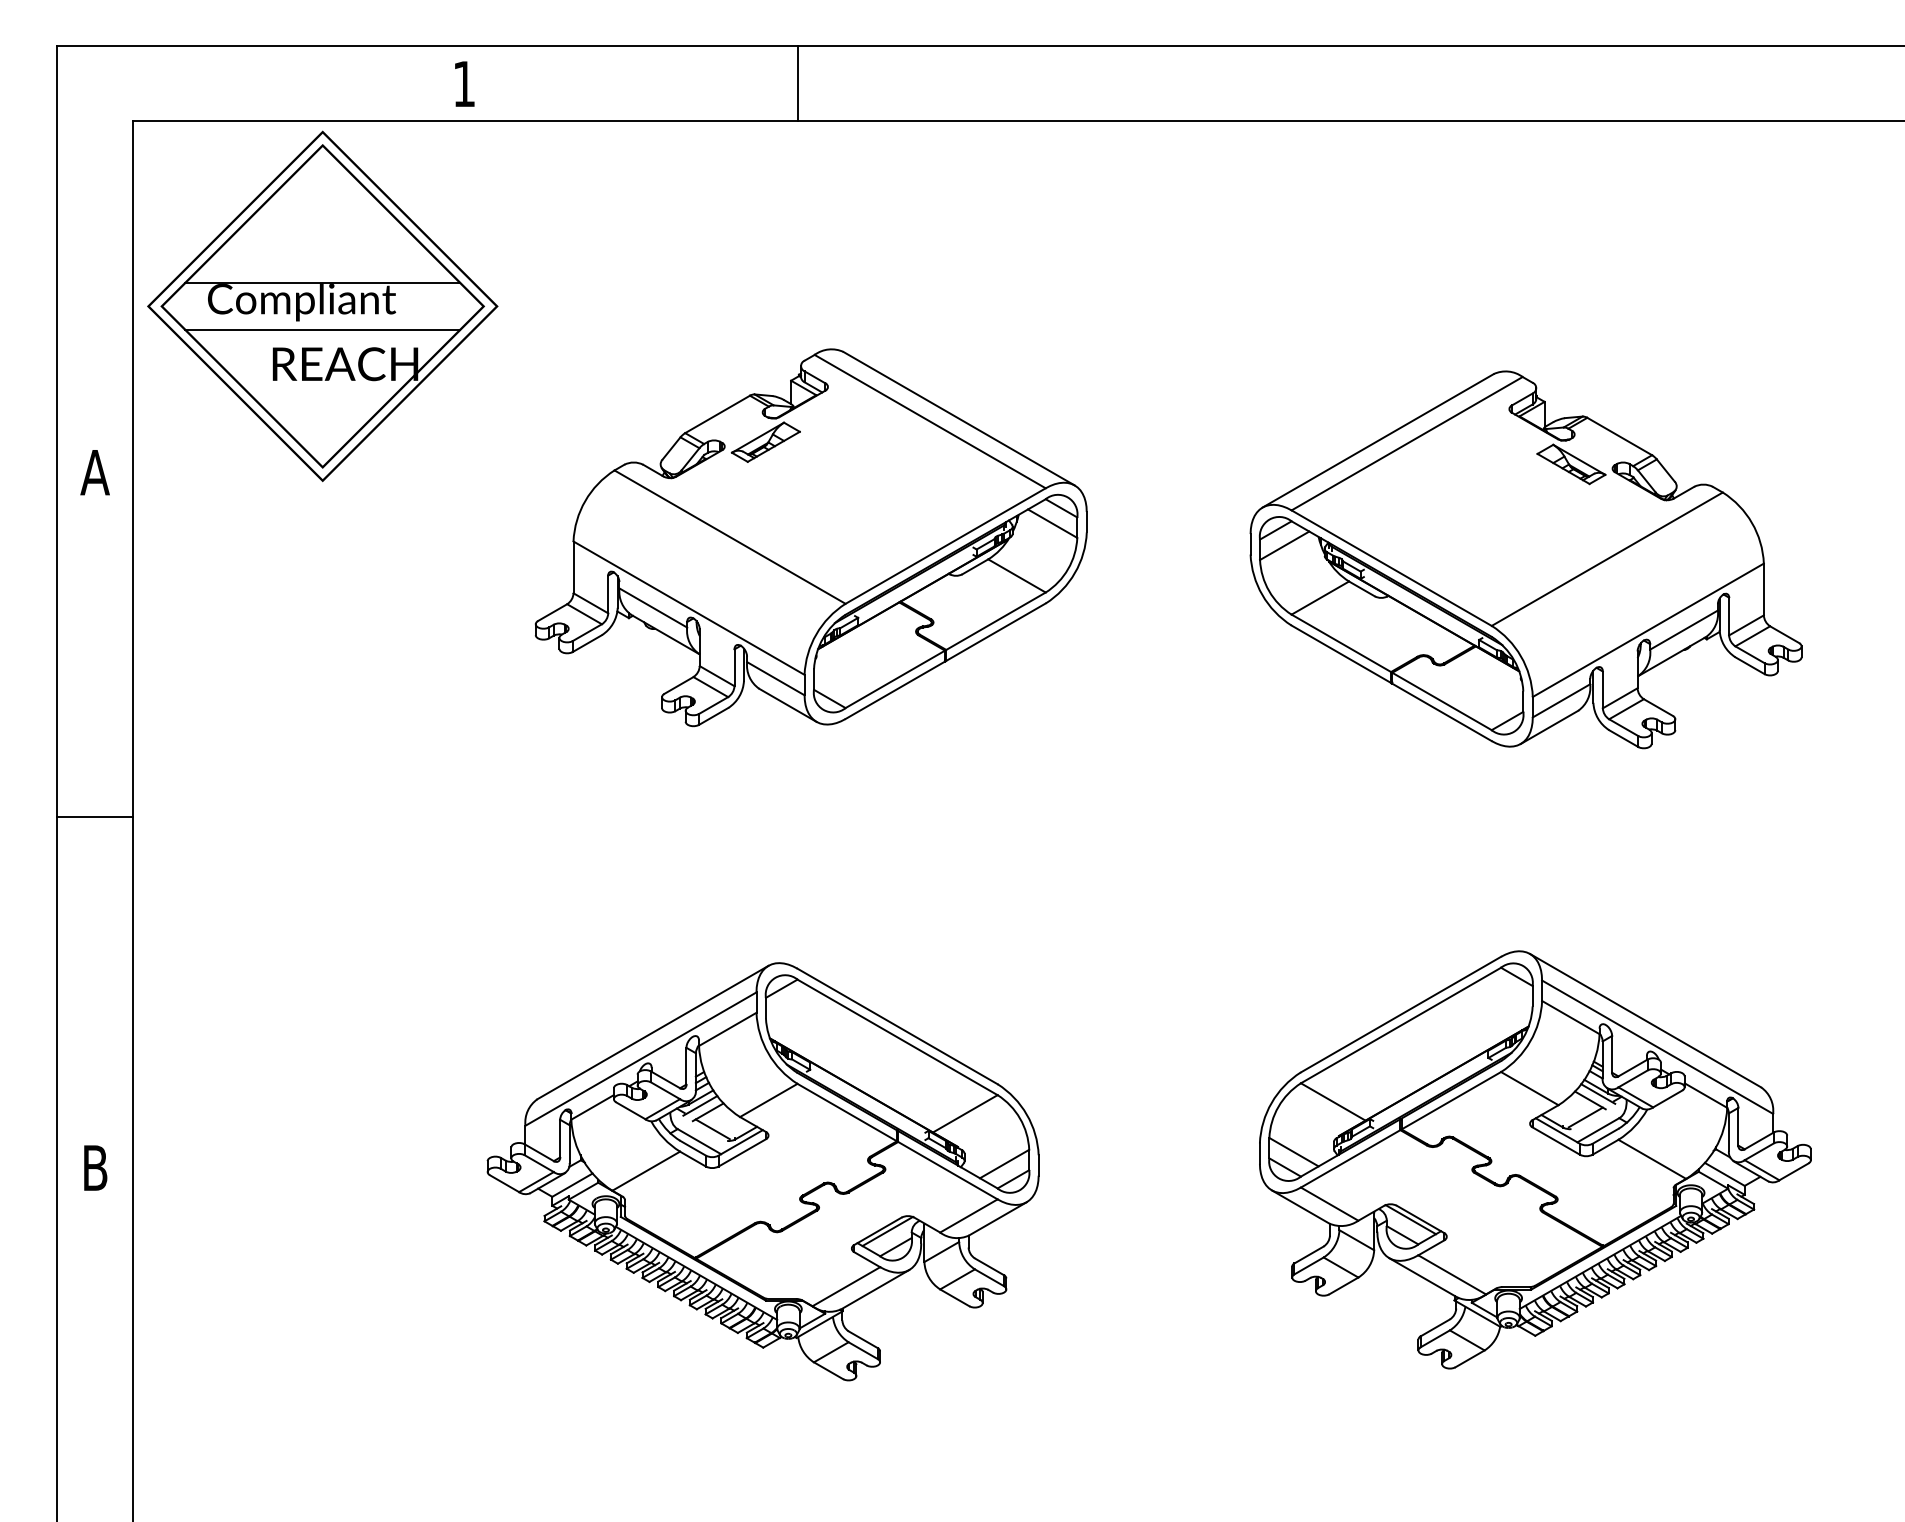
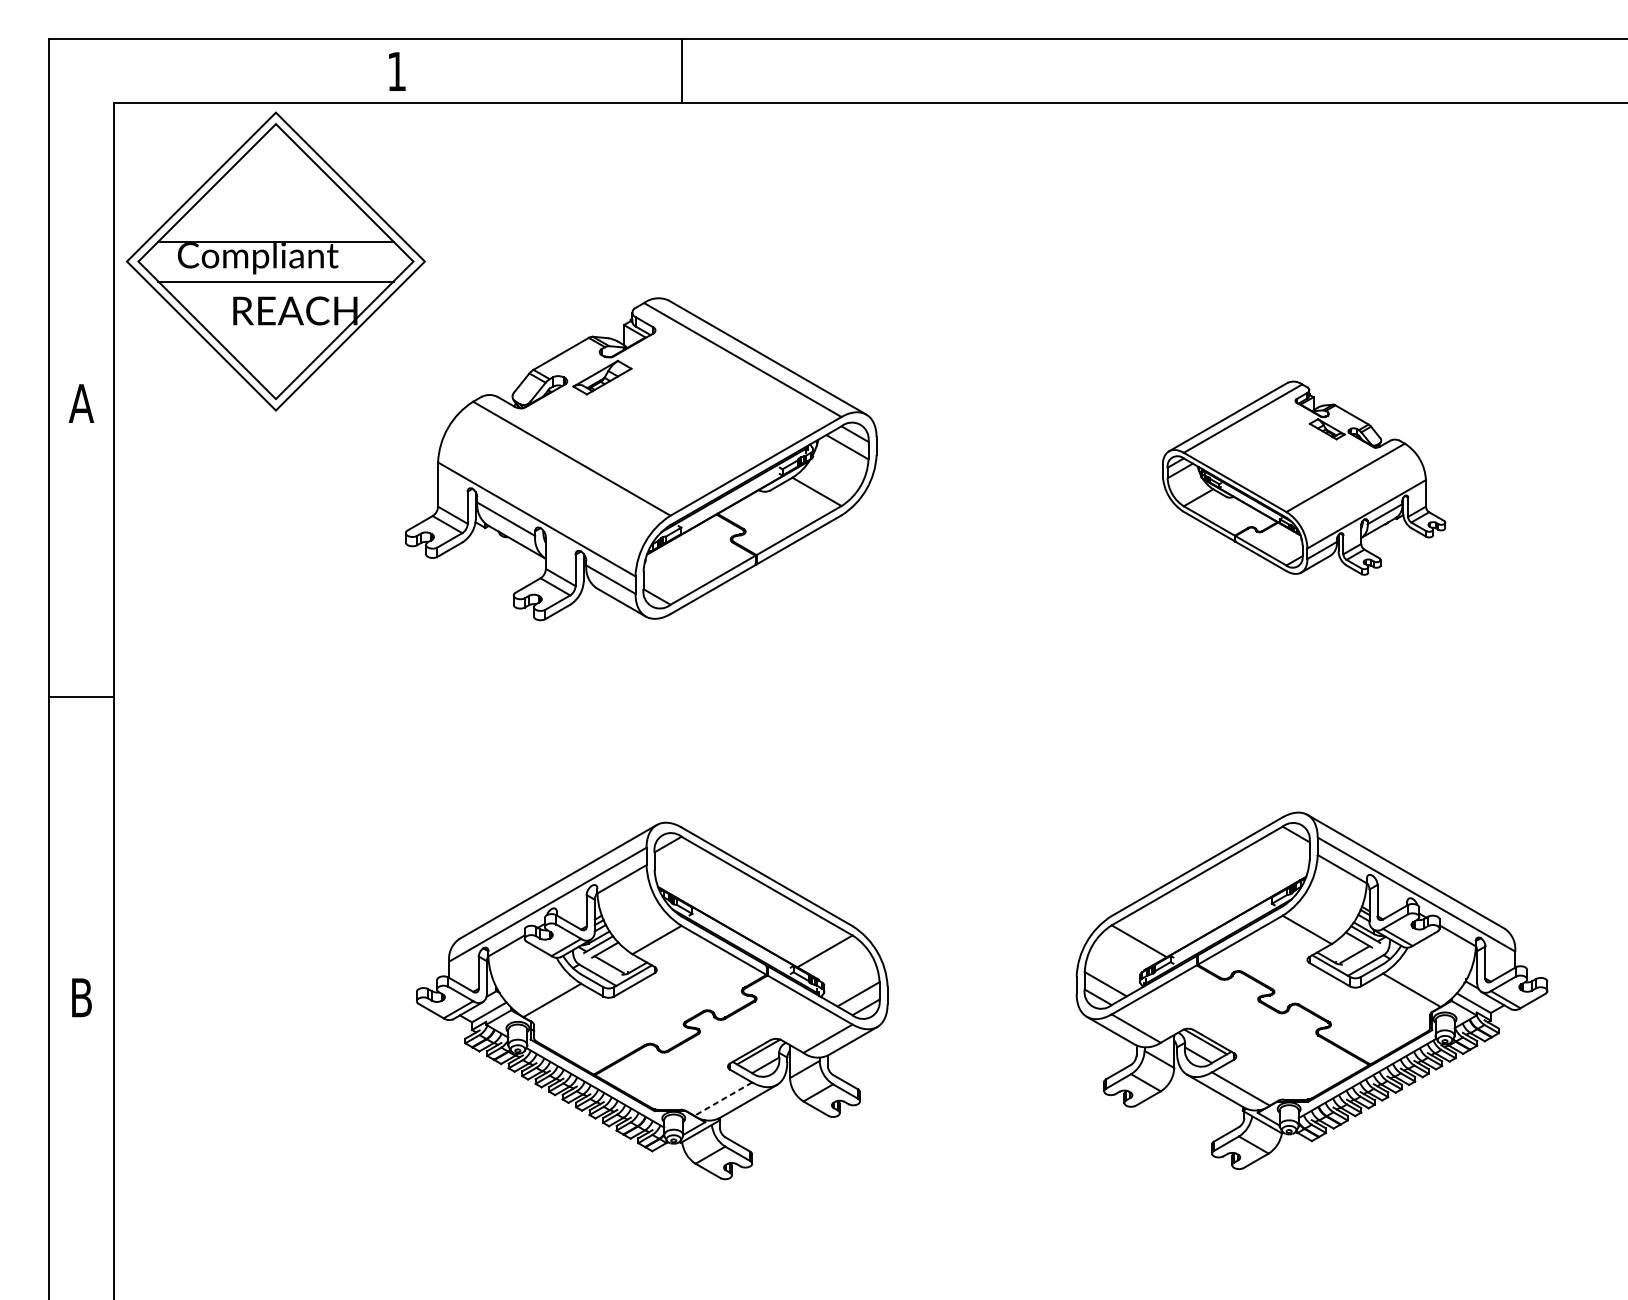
part: (810, 537) -> (640, 459), moved
part: (1525, 559) -> (1303, 477), size x0.6
line: (845, 1286) -> (722, 1098), solid -> dashed

